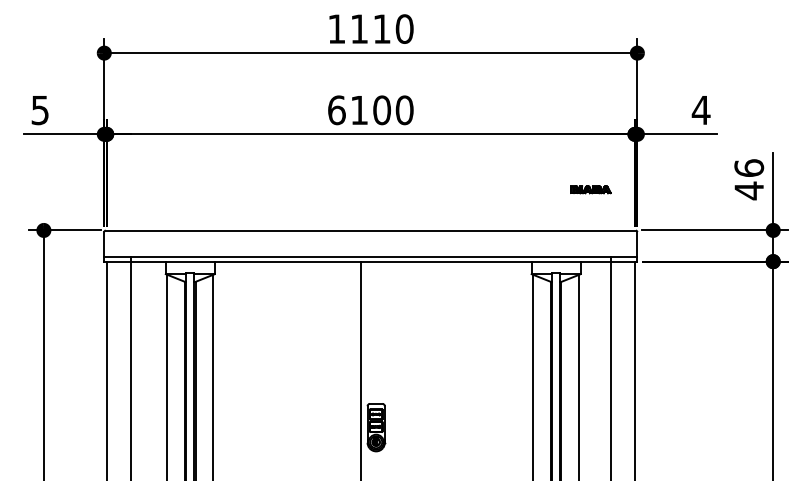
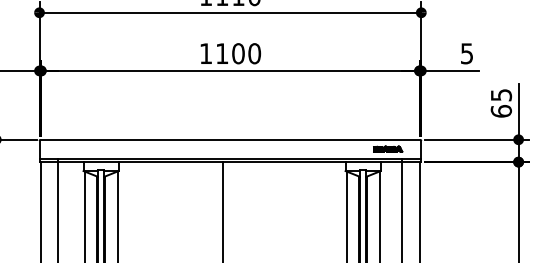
text: (336, 110) -> (205, 53), 6100 -> 1100
text: (700, 110) -> (466, 53), 4 -> 5
text: (749, 179) -> (501, 103), 46 -> 65
part: (590, 189) -> (387, 149), moved

